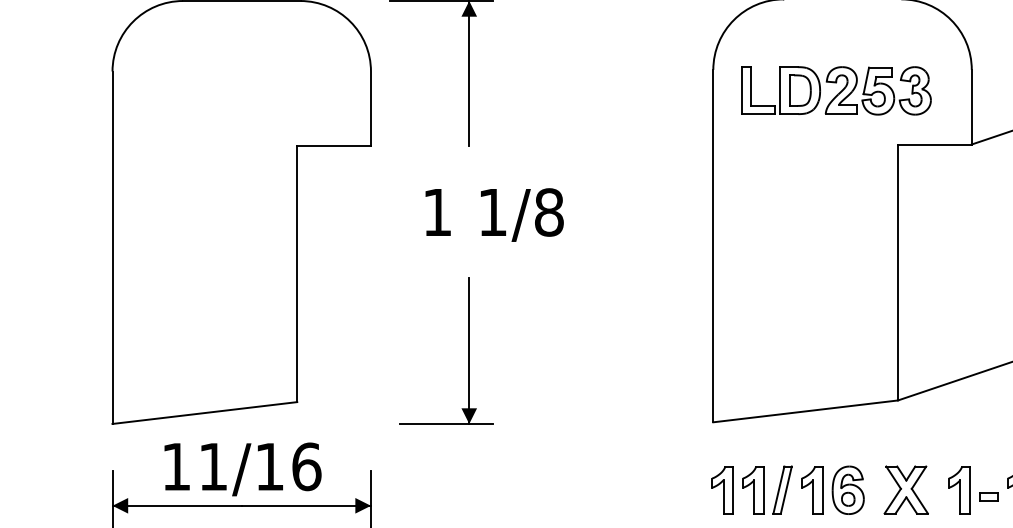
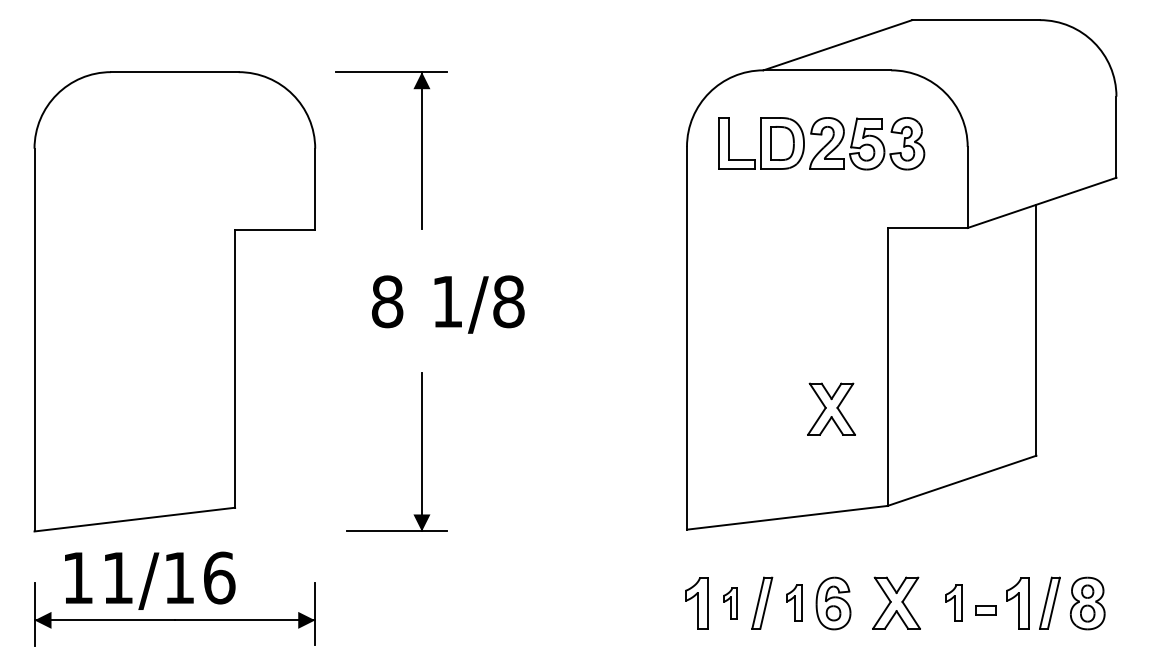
part: (836, 90) -> (821, 143), moved
text: (437, 212) -> (387, 301), 1 -> 8
part: (846, 310) -> (831, 408), added
text: (243, 469) -> (150, 580), moved
part: (753, 490) -> (730, 603), size x0.6
part: (812, 490) -> (794, 603), size x0.7
part: (958, 490) -> (953, 603), size x0.7

